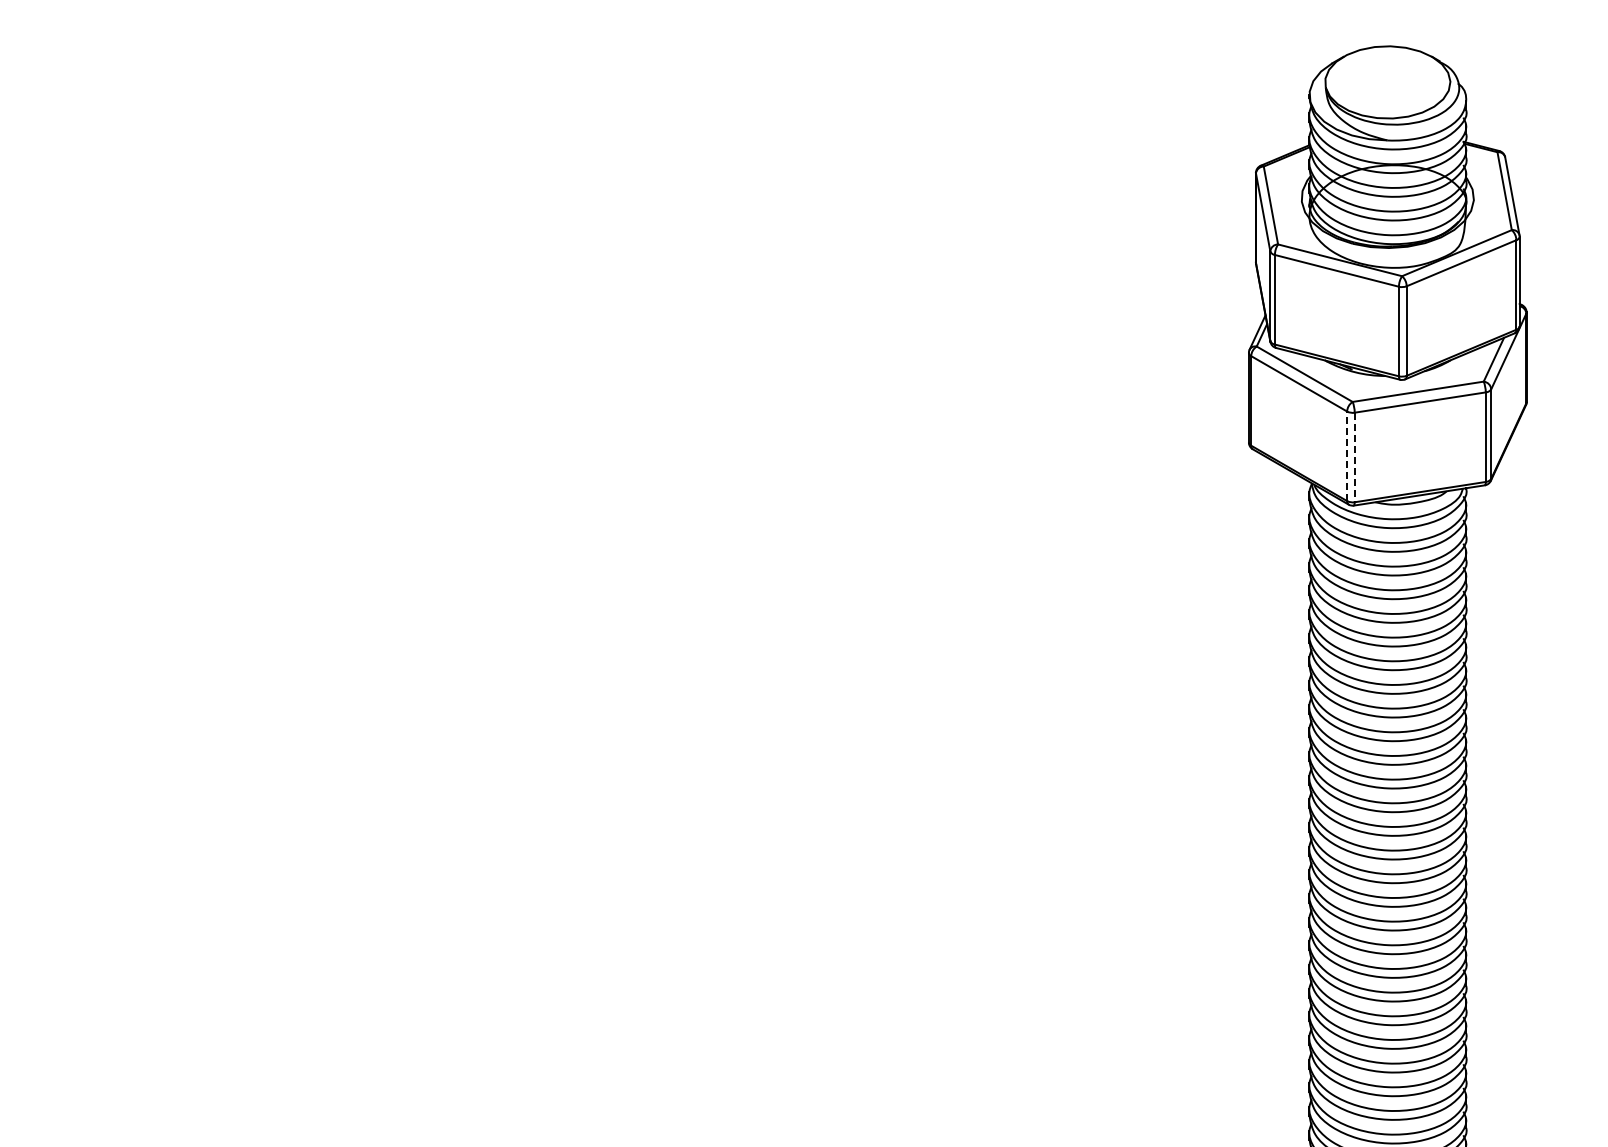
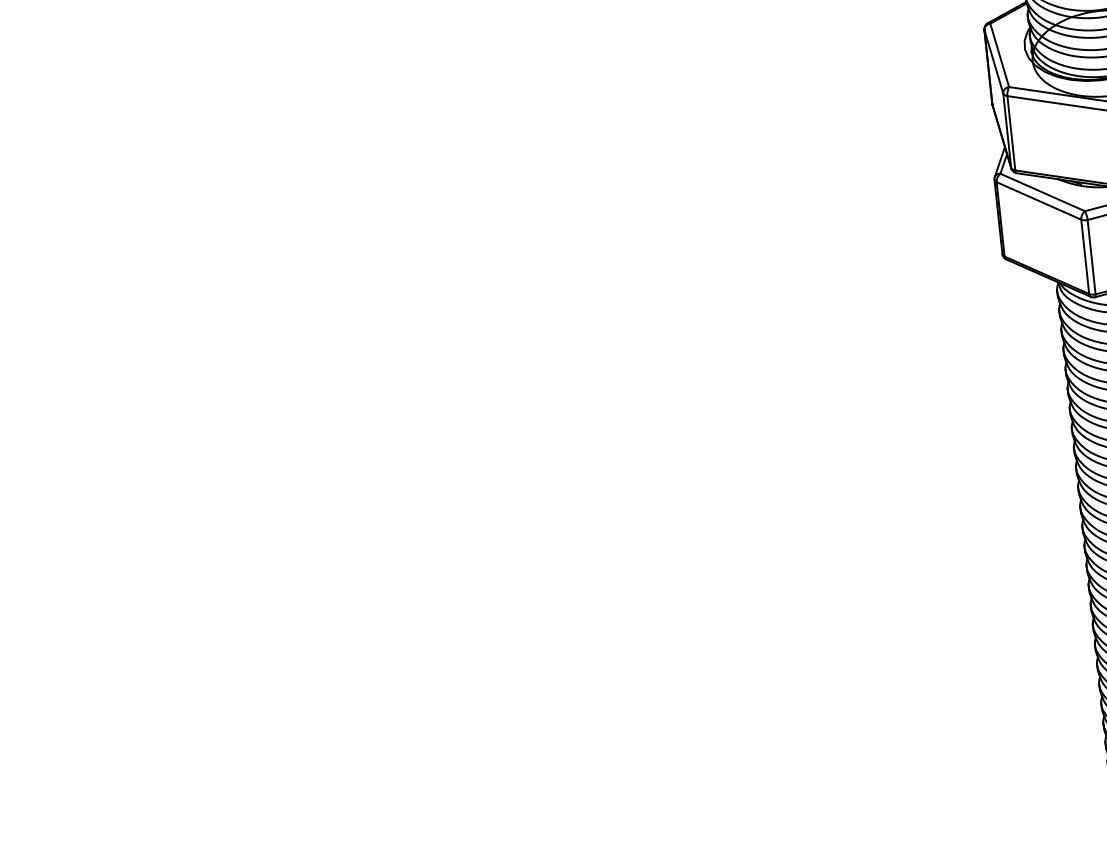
line: (1347, 456) -> (1085, 256), dashed -> solid
line: (1354, 457) -> (1091, 257), dashed -> solid

